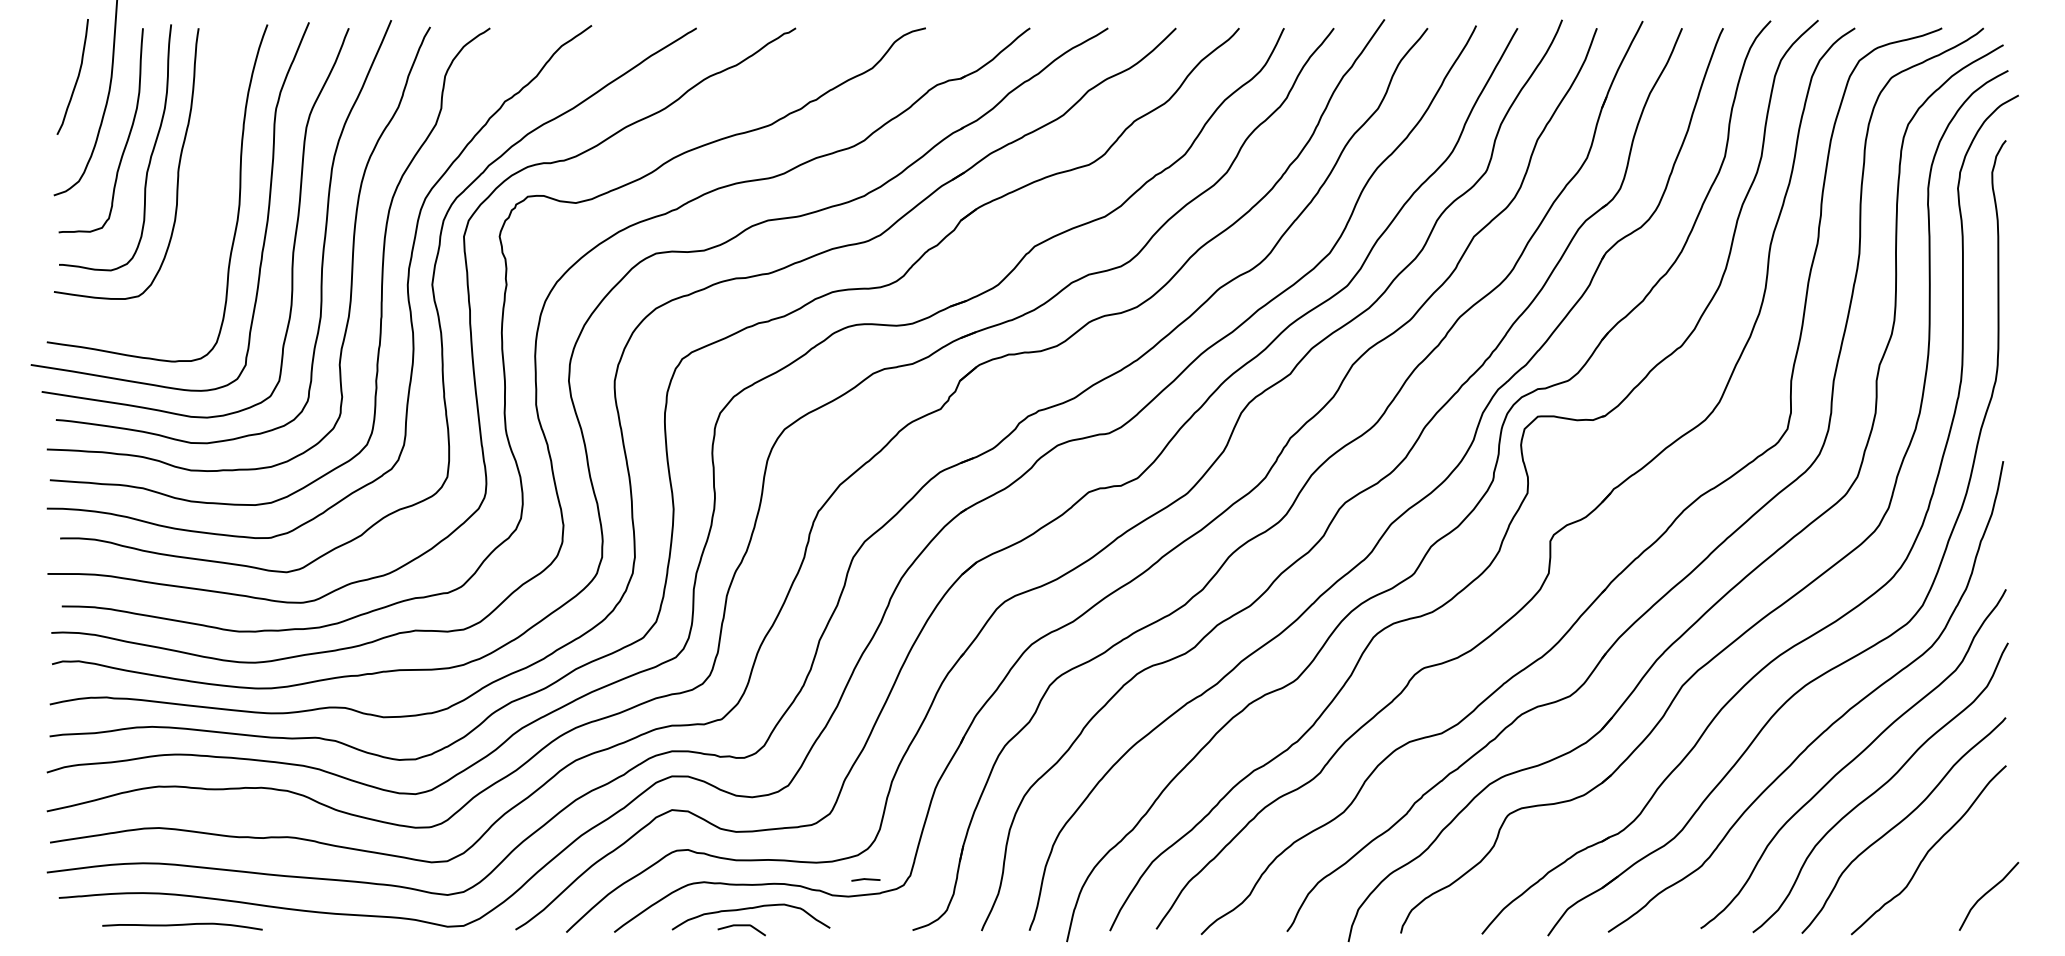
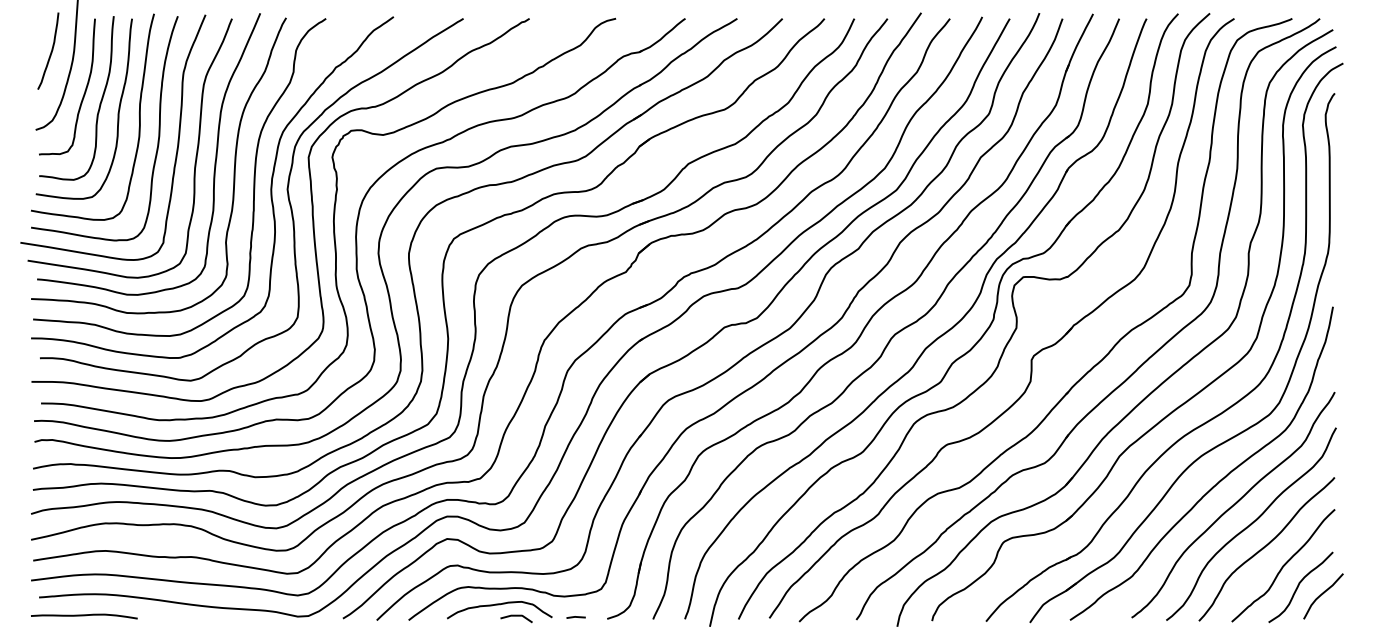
curve: (208, 170) -> (138, 113), added
line: (864, 879) -> (575, 617), moved
curve: (1951, 882) -> (1298, 587), added
curve: (182, 926) -> (84, 616), moved
curve: (741, 926) -> (516, 616), moved

